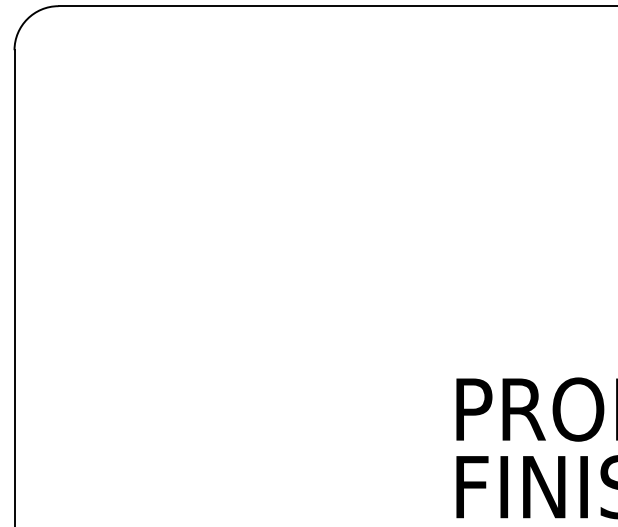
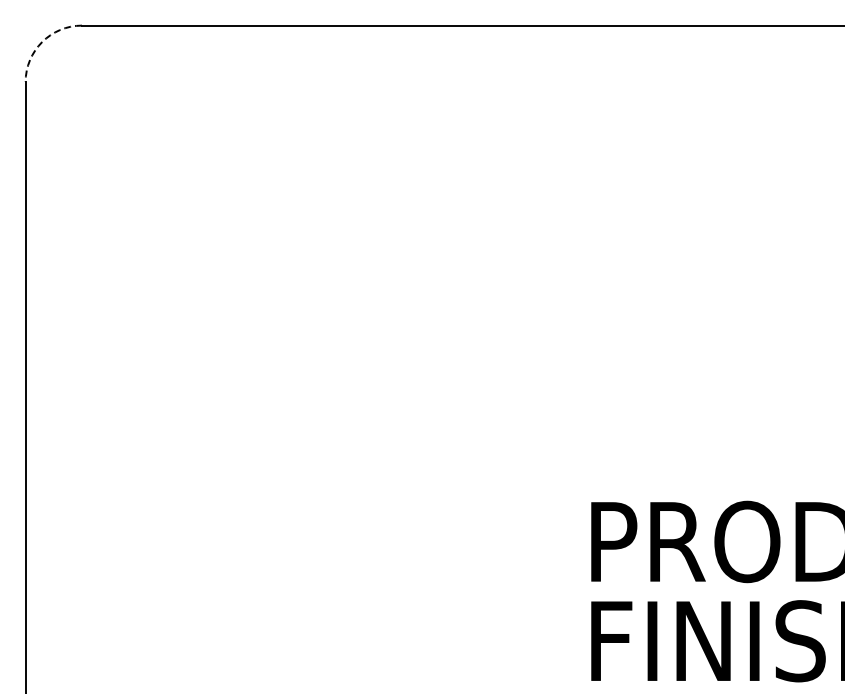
arc: (27, 19) -> (42, 42), solid -> dashed

